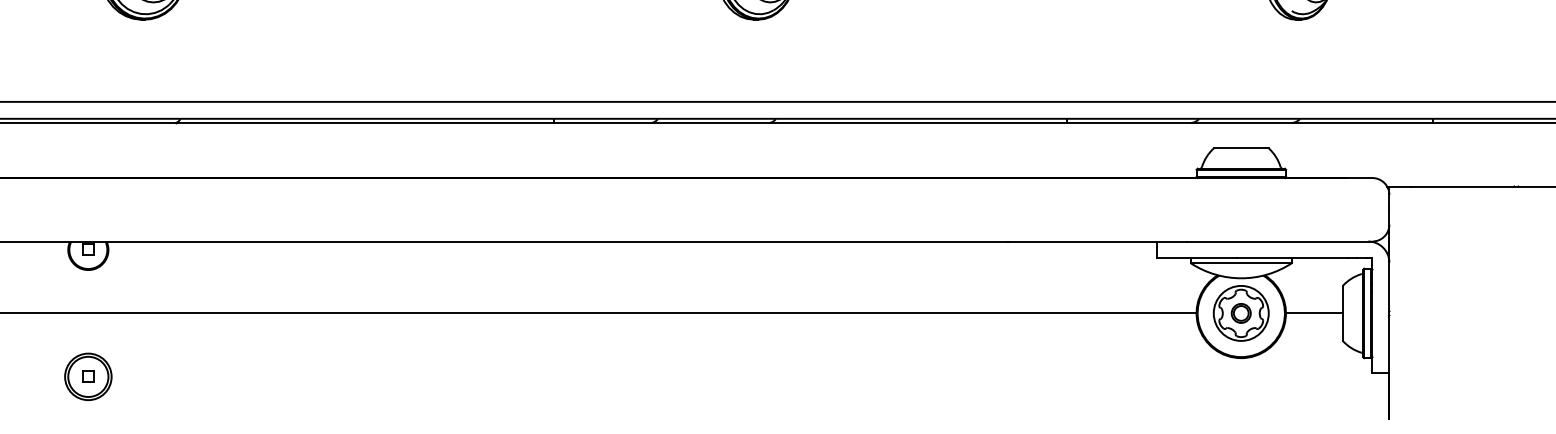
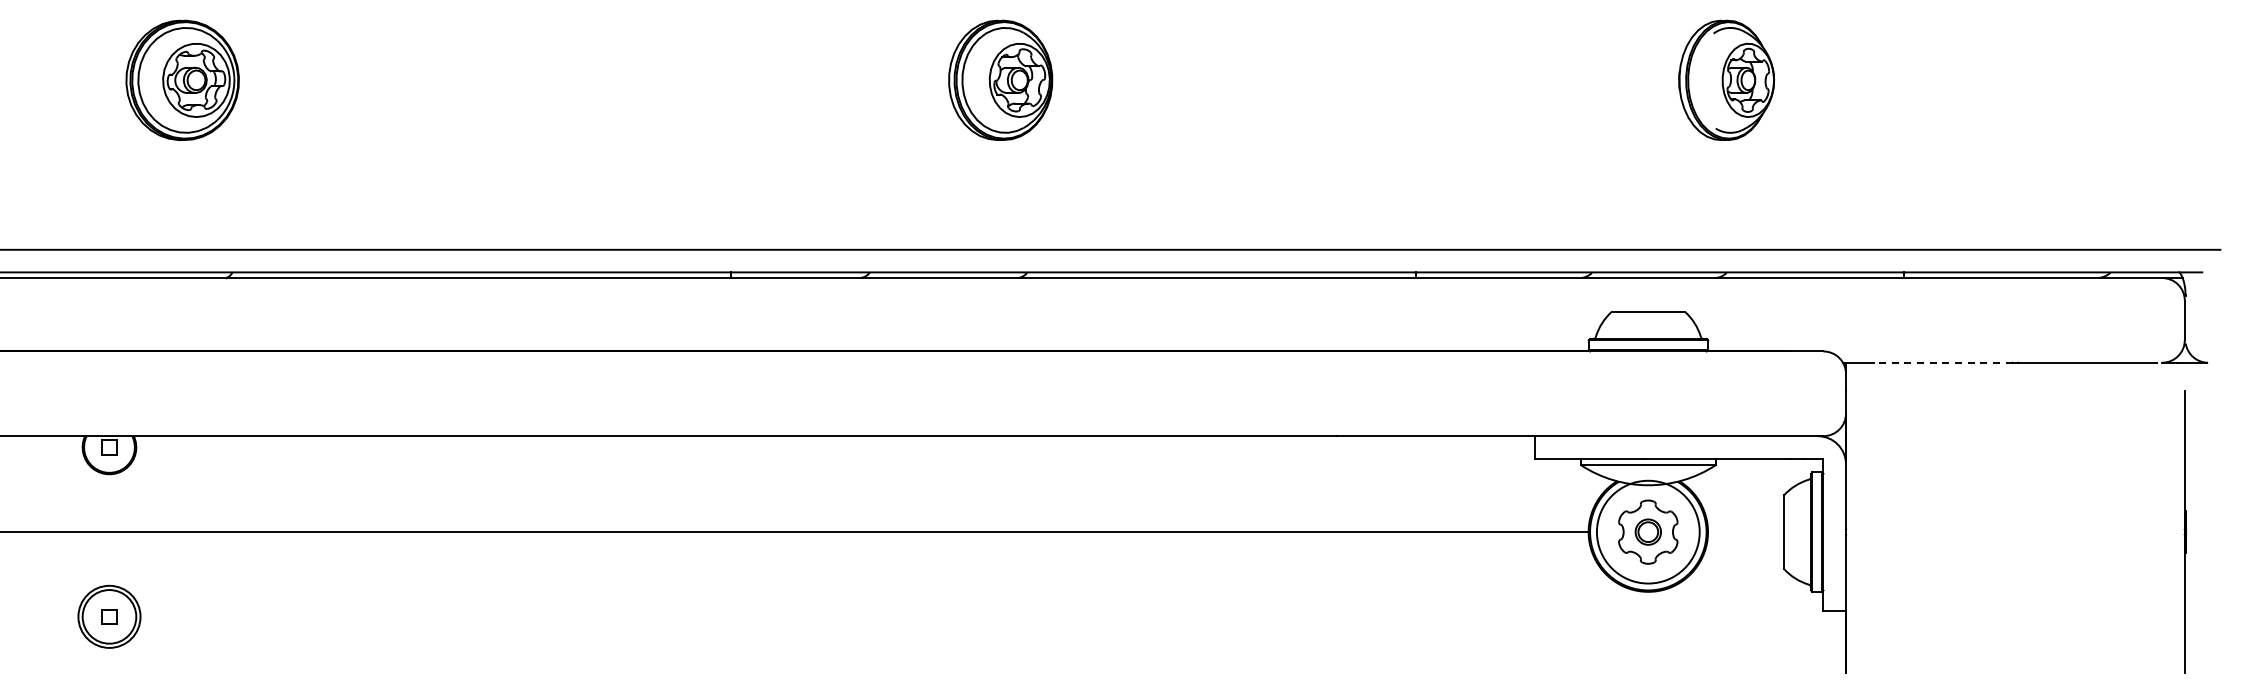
line: (1461, 186) -> (1942, 362), solid -> dashed
circle: (1241, 312) -> (1648, 531), size x1.4
line: (1314, 313) -> (1745, 532), removed

